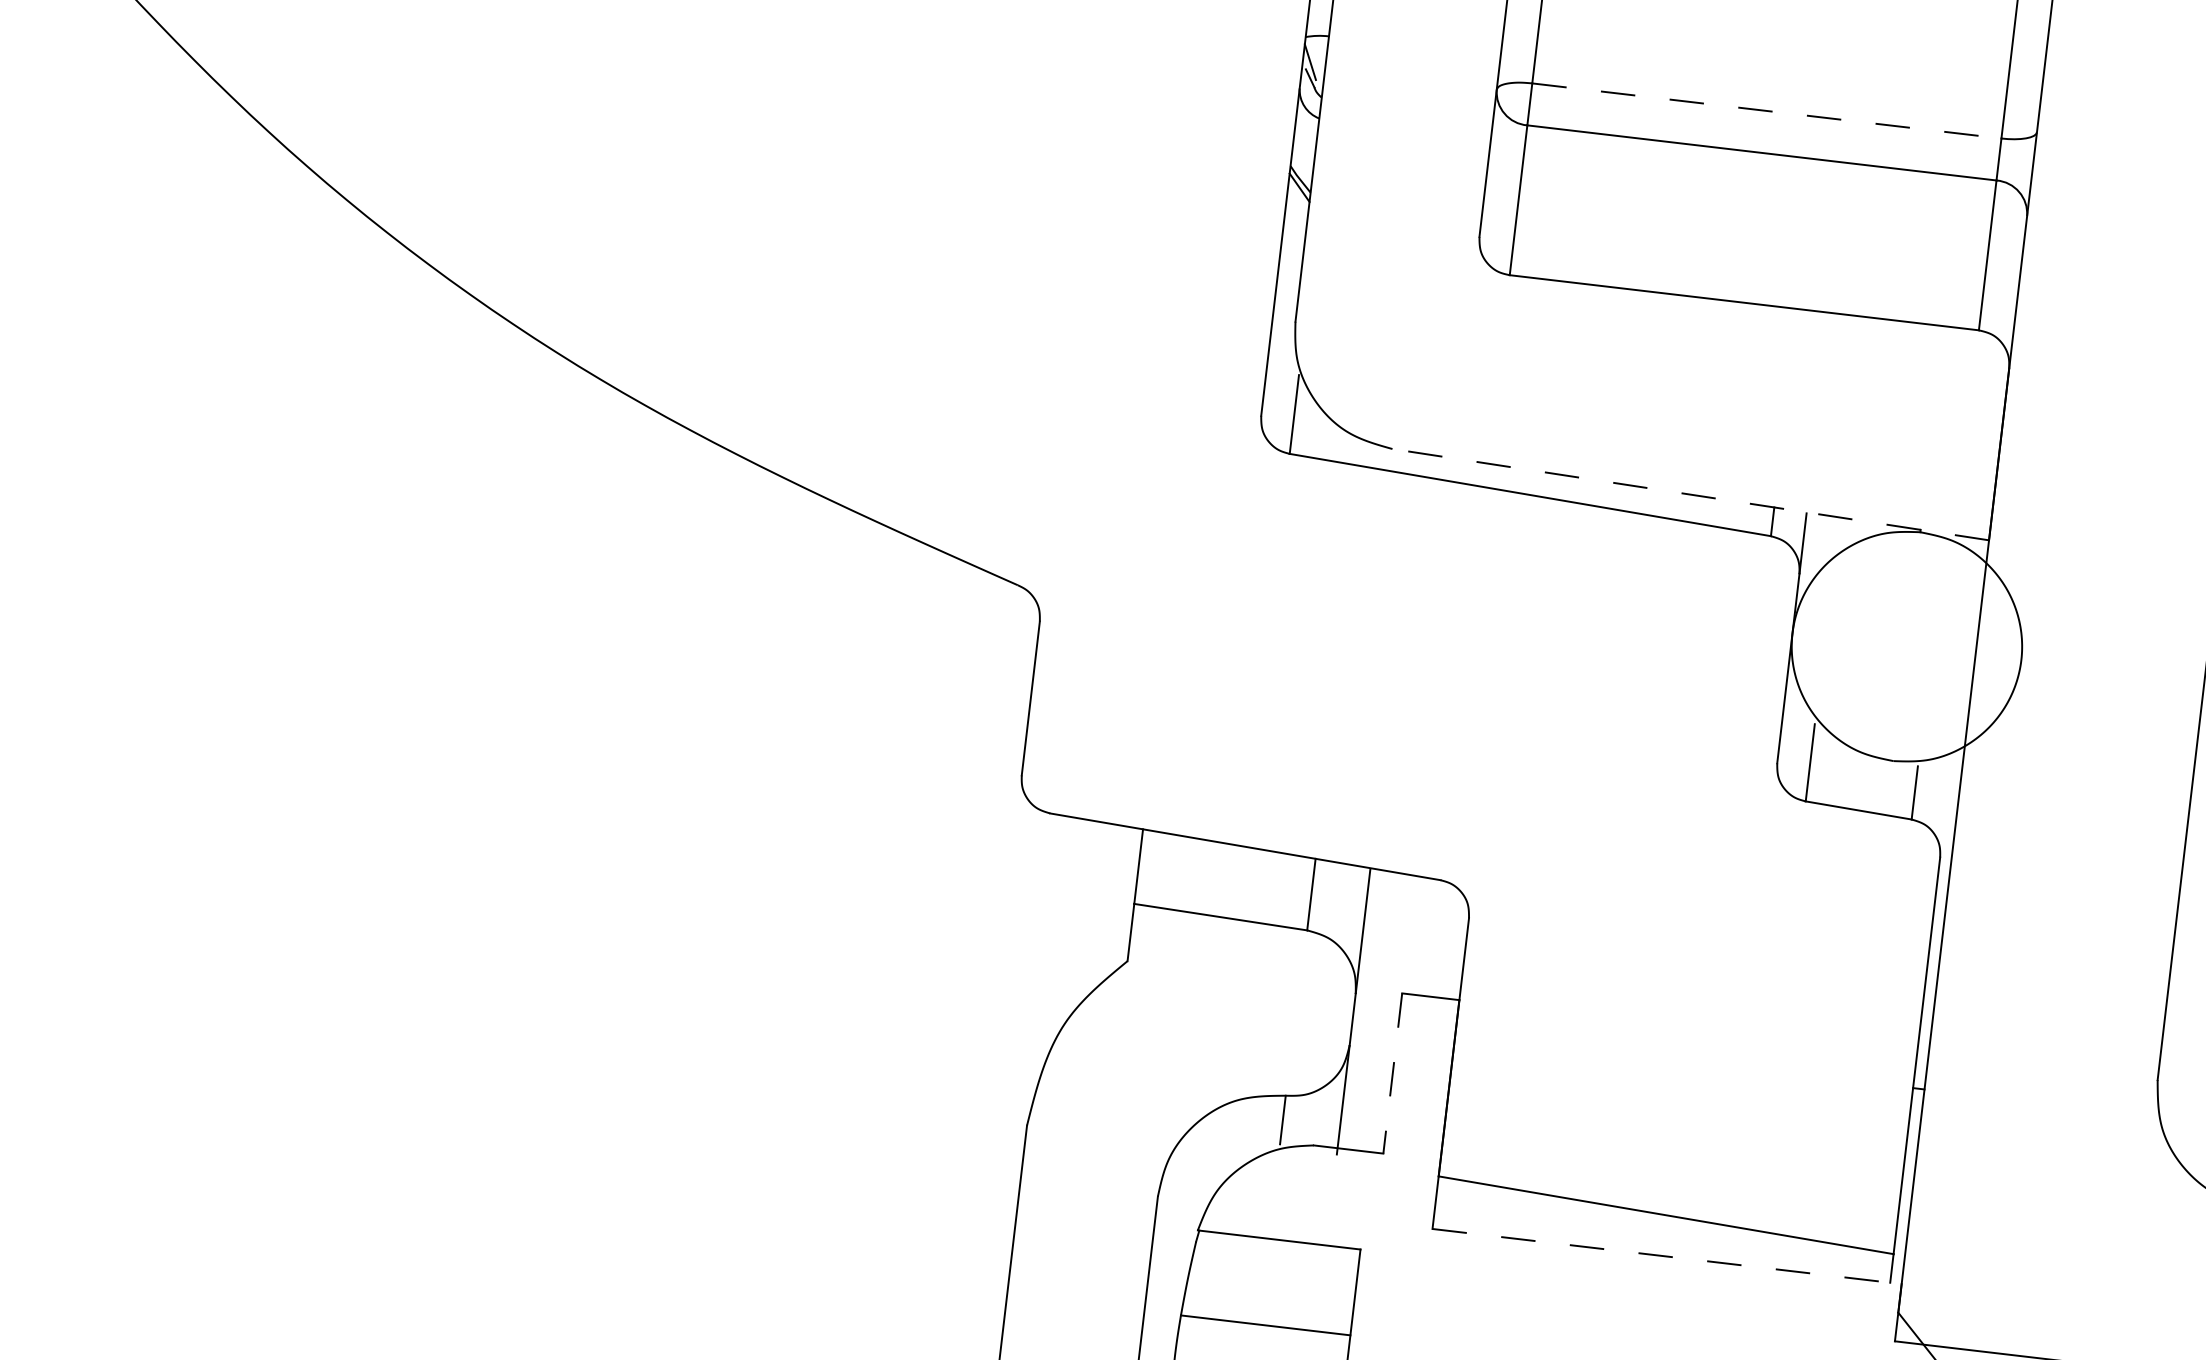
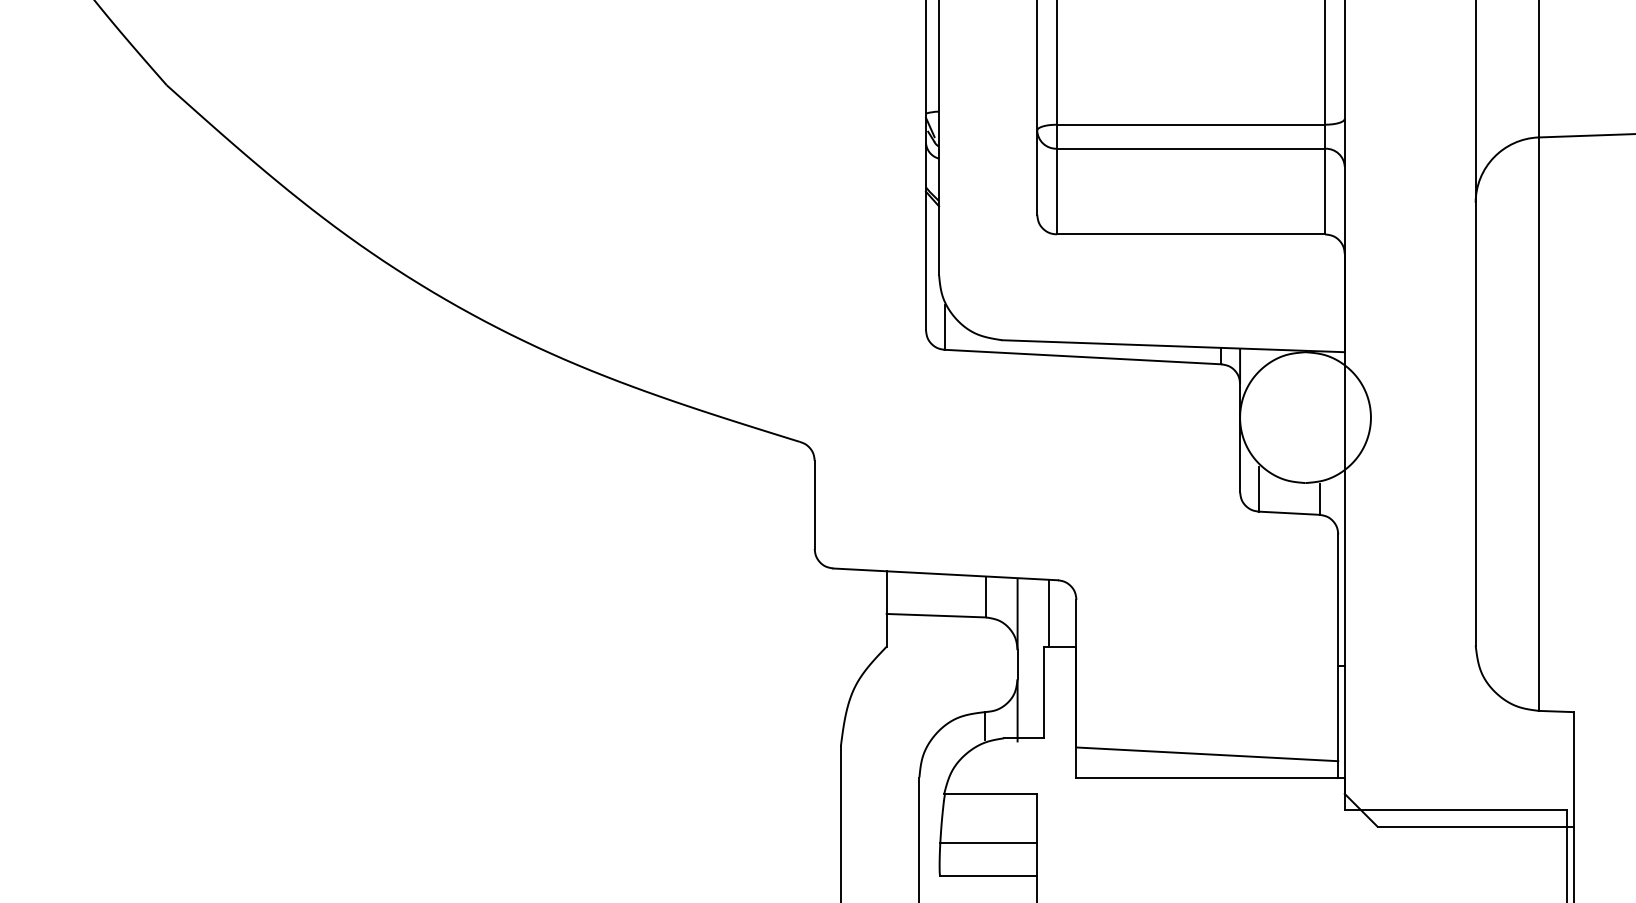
line: (1767, 110) -> (1191, 124), dashed -> solid
line: (1690, 495) -> (1173, 346), dashed -> solid
line: (1419, 934) -> (1049, 612), added
line: (1392, 1073) -> (1043, 692), dashed -> solid
line: (1668, 1256) -> (1211, 777), dashed -> solid

